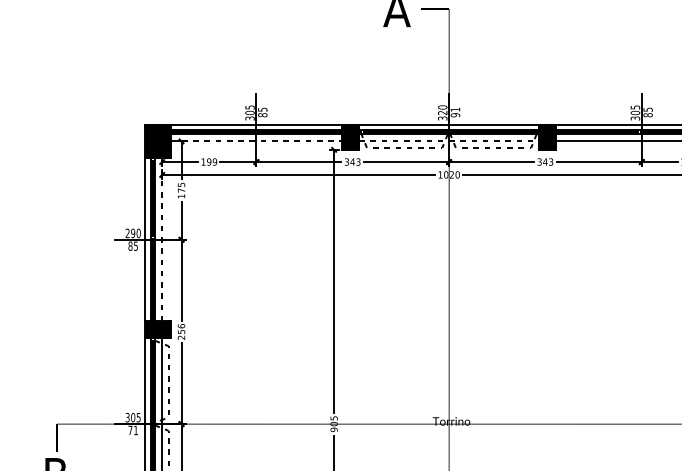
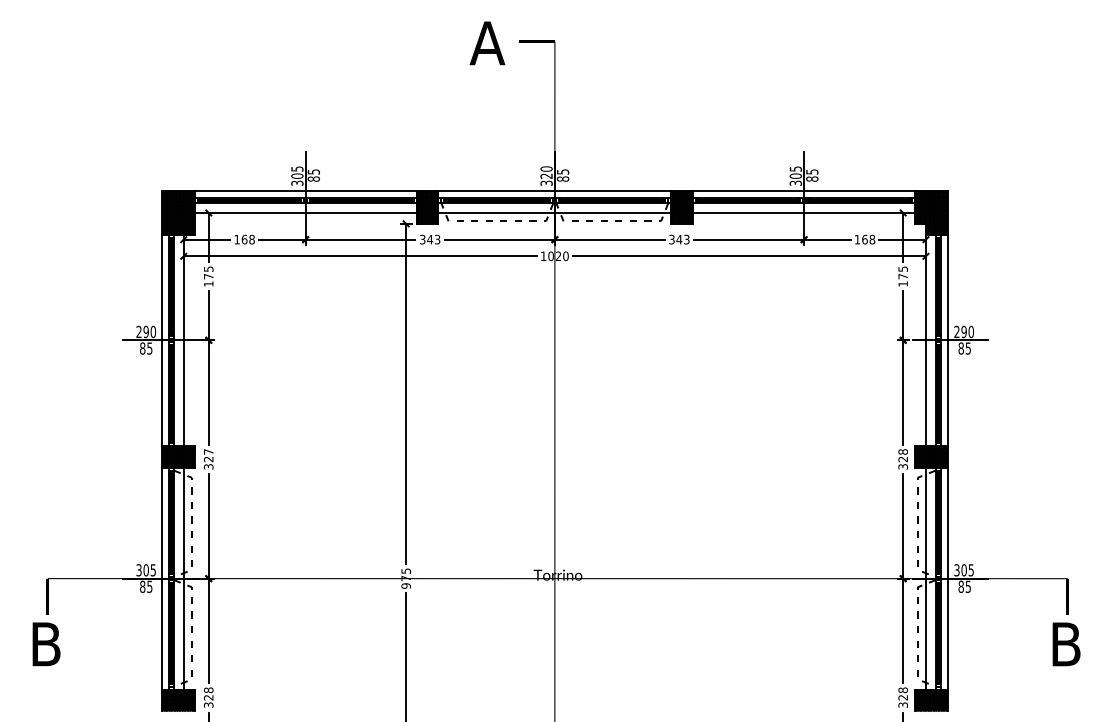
text: (455, 112) -> (563, 175), 91 -> 85
line: (256, 141) -> (305, 212), dashed -> solid
line: (449, 141) -> (555, 212), dashed -> solid
text: (211, 161) -> (247, 239), 199 -> 168
line: (162, 240) -> (183, 340), dashed -> solid
text: (181, 332) -> (208, 459), 256 -> 327
text: (333, 424) -> (405, 578), 905 -> 975
text: (133, 430) -> (146, 586), 71 -> 85

